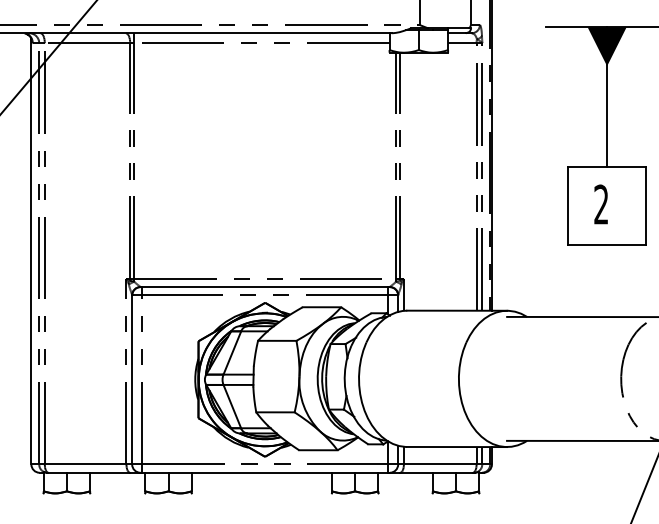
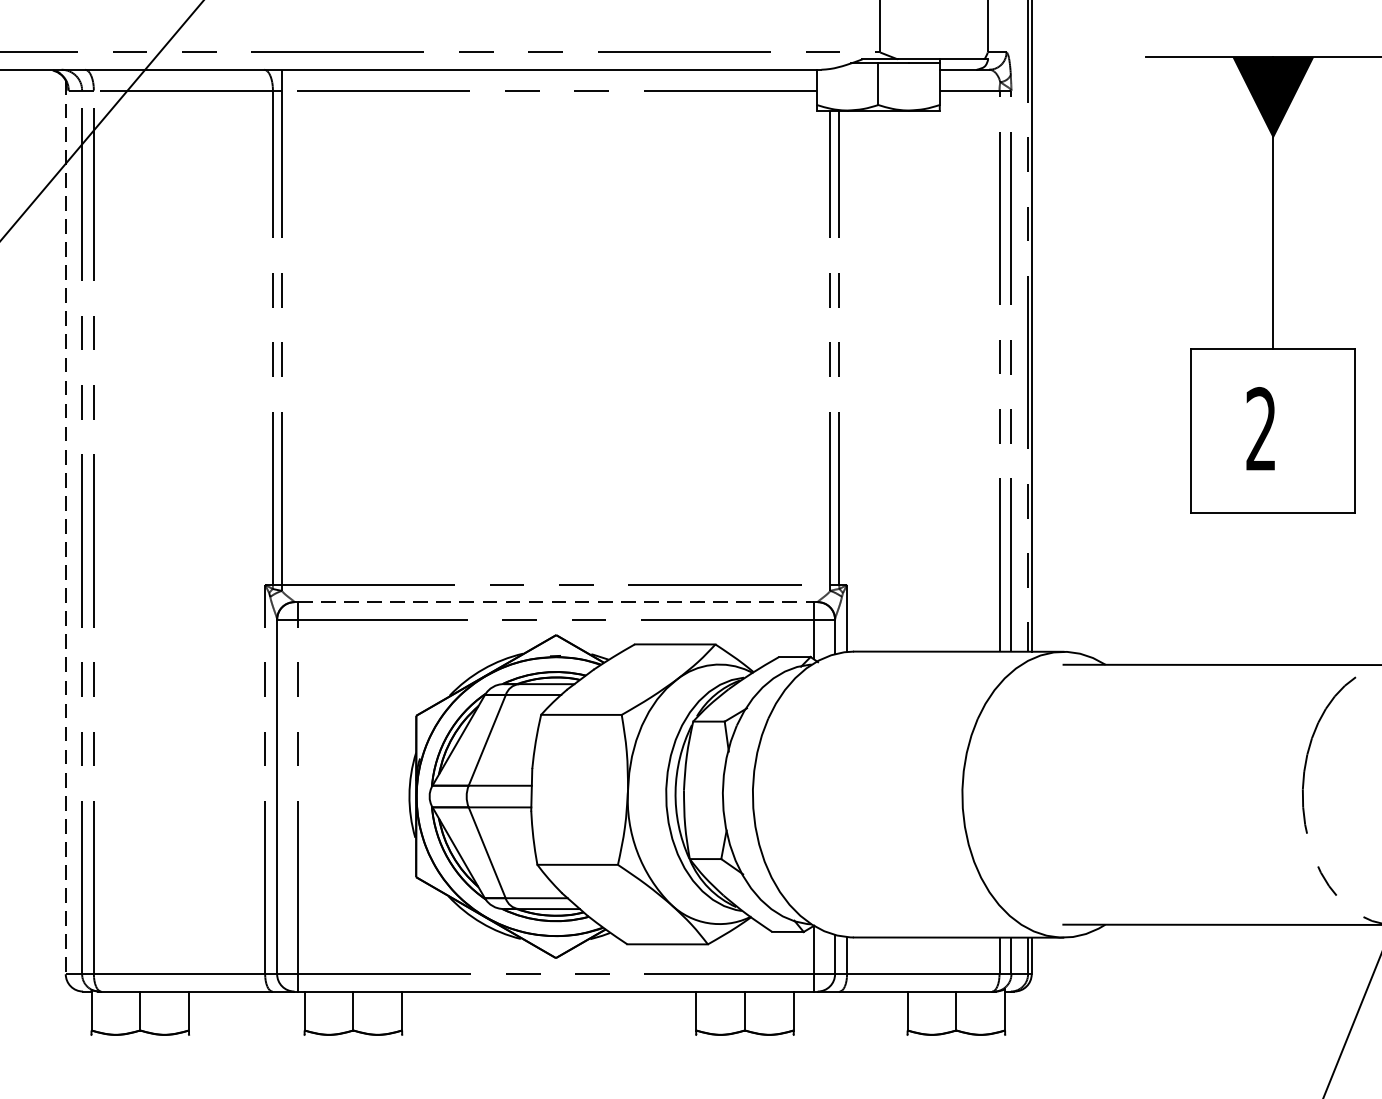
line: (31, 251) -> (65, 527), solid -> dashed
line: (265, 287) -> (556, 602), solid -> dashed

